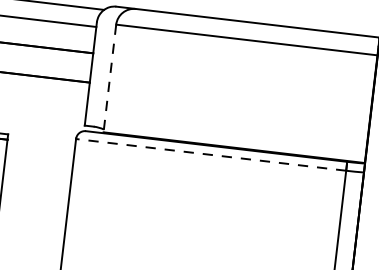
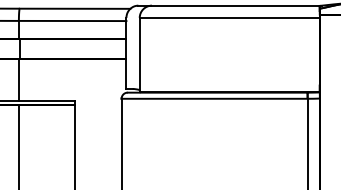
line: (109, 79) -> (139, 55), dashed -> solid
line: (211, 154) -> (214, 98), dashed -> solid

